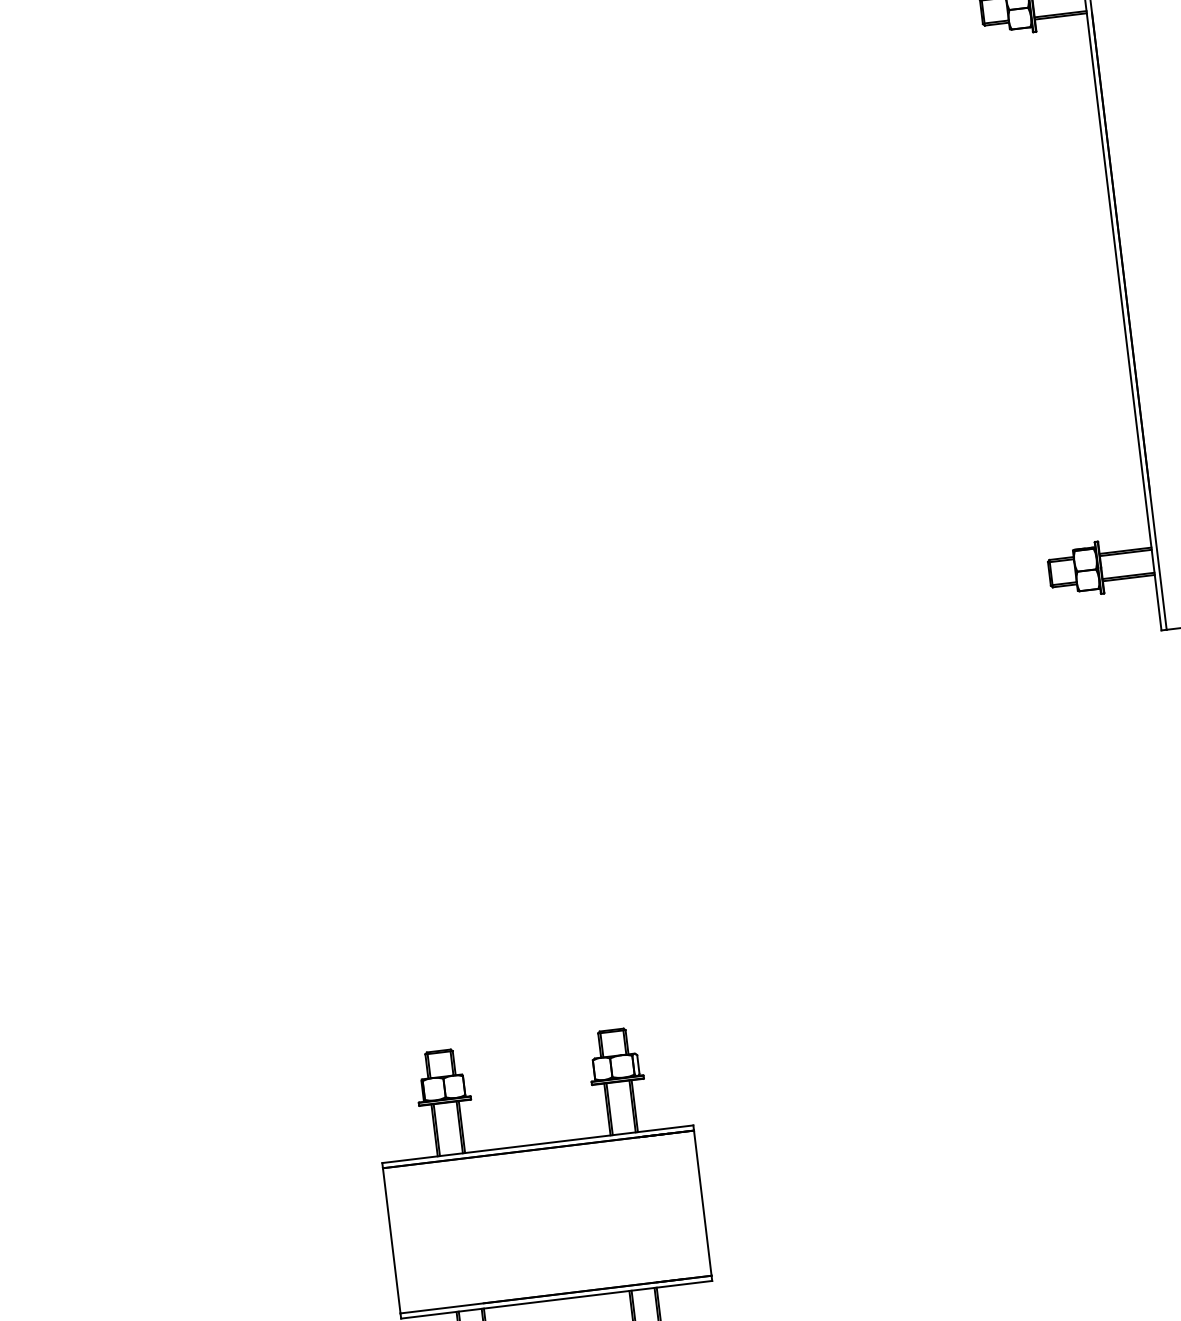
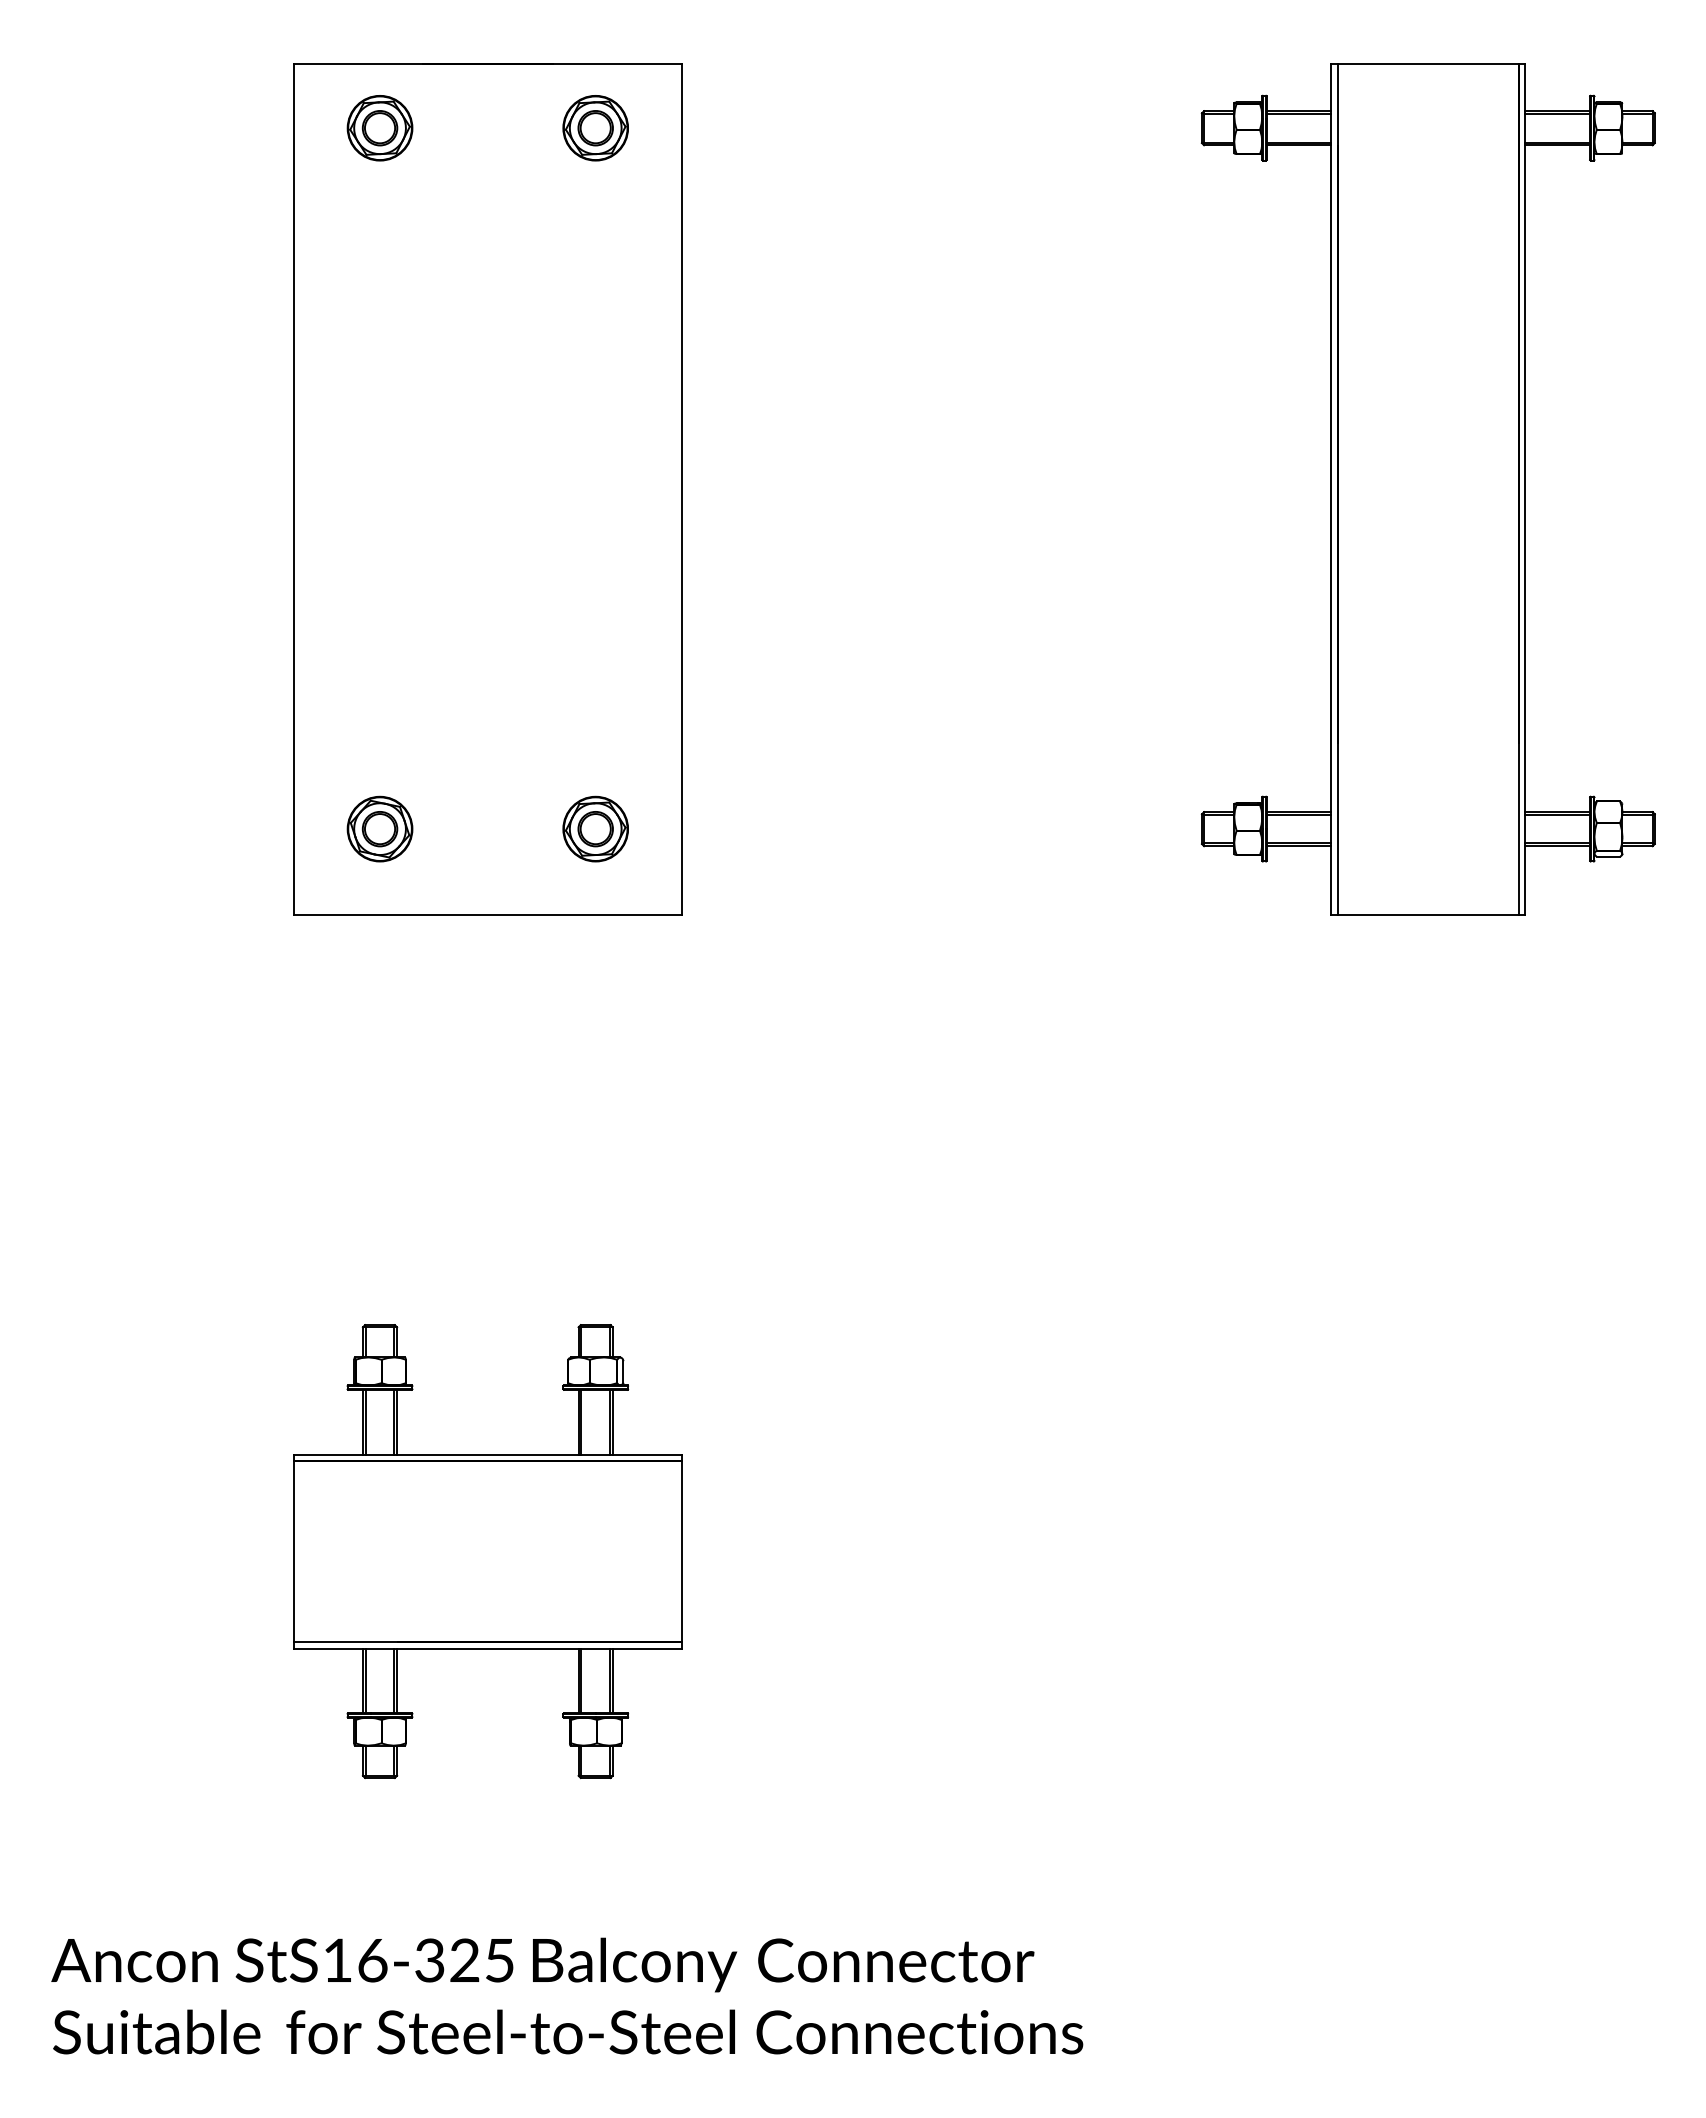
part: (443, 370) -> (487, 489), added

